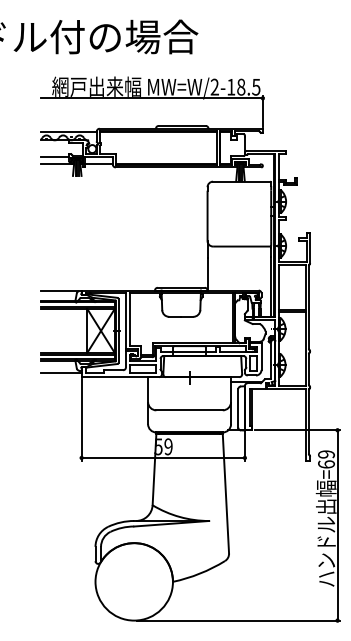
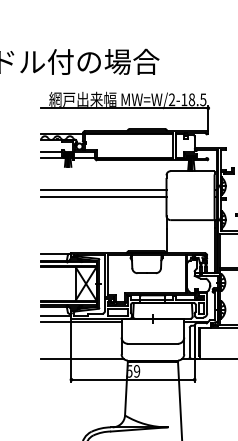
line: (123, 207) -> (103, 190), added
line: (123, 216) -> (103, 197), added
line: (94, 381) -> (81, 322), added
line: (95, 430) -> (81, 359), added

